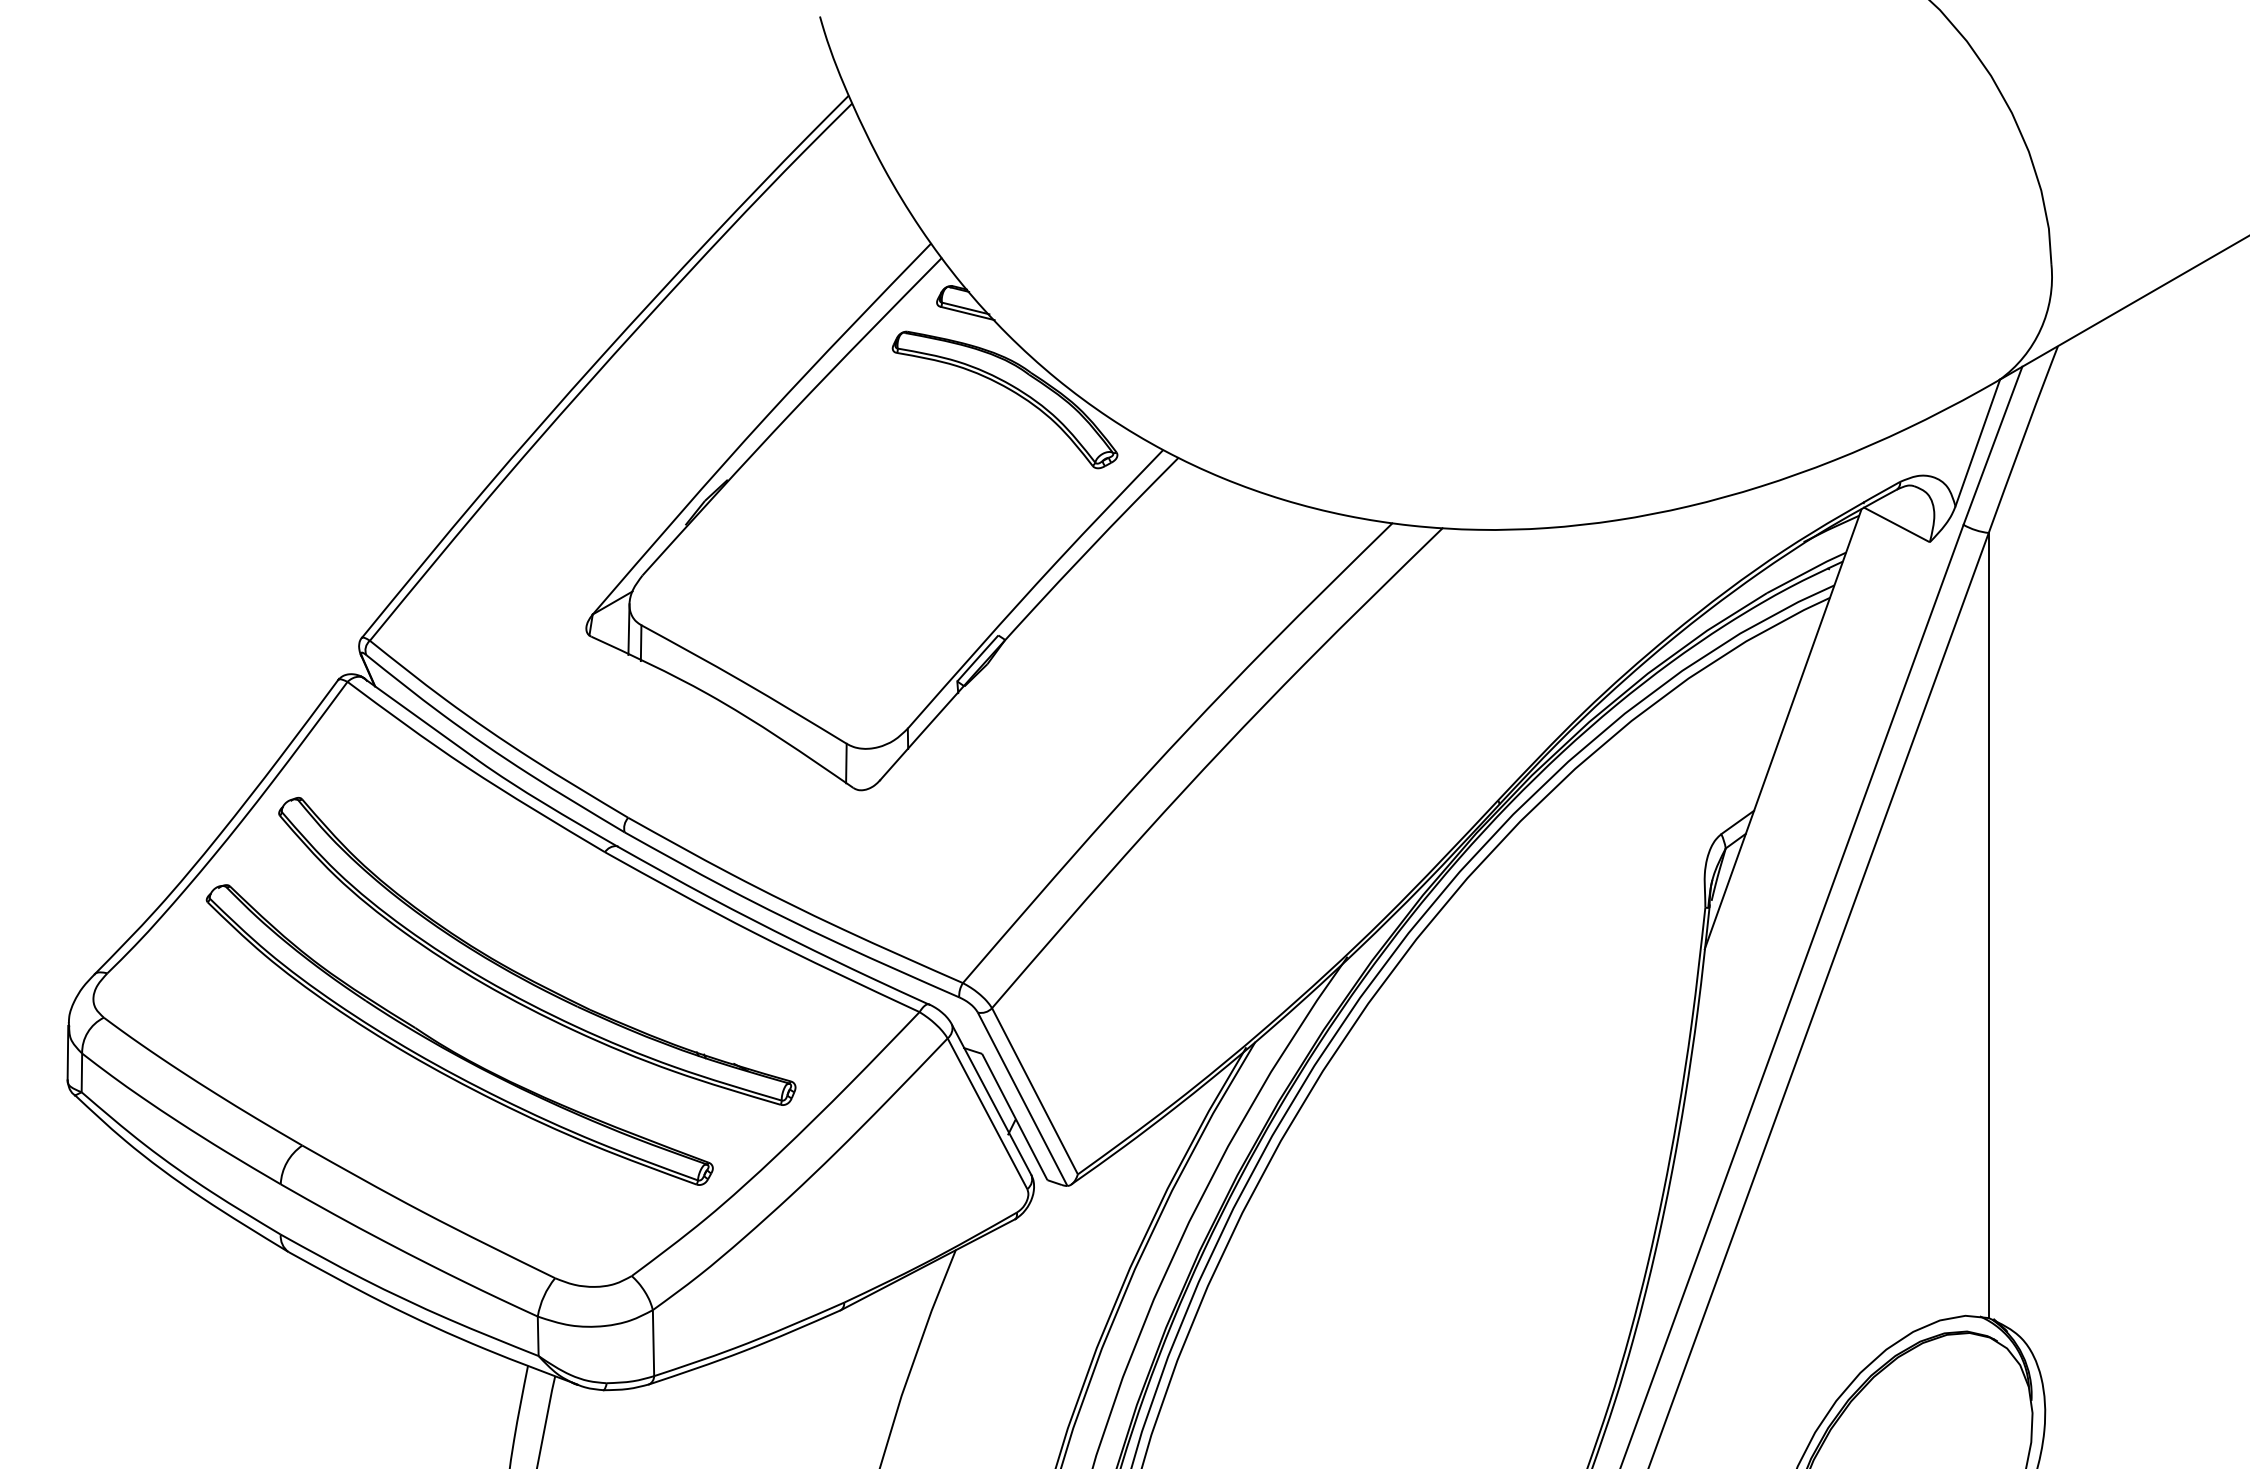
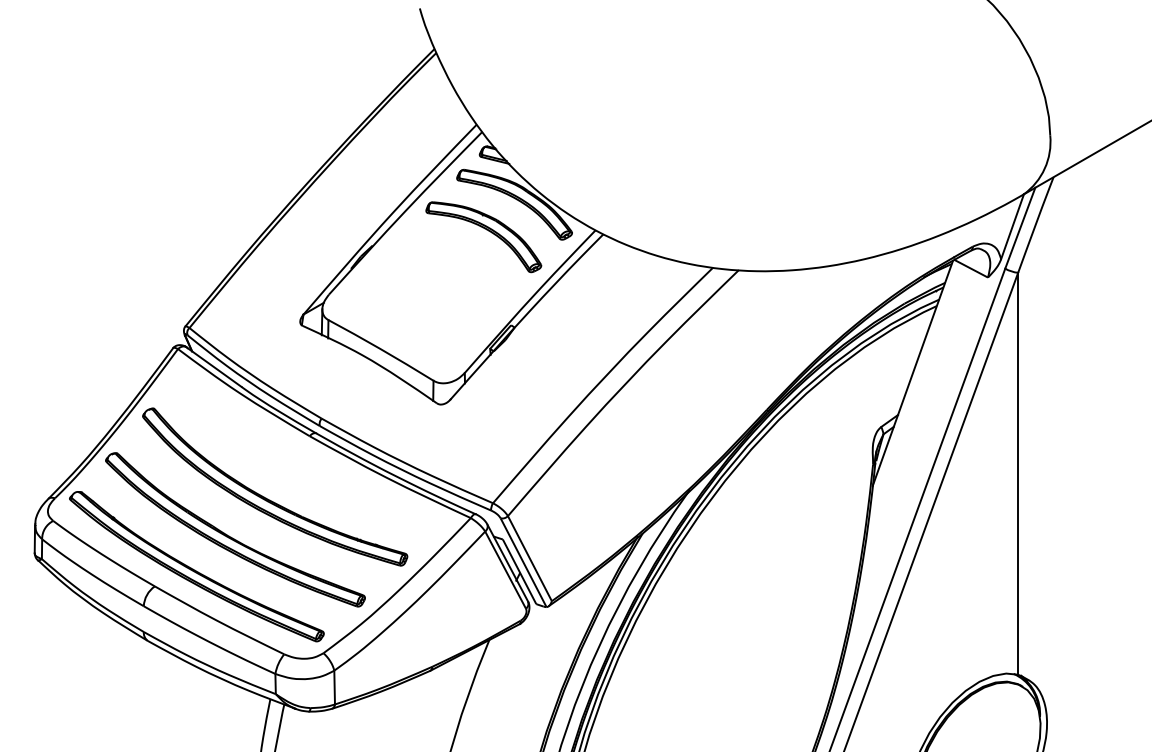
part: (950, 450) -> (486, 230), added
part: (383, 1106) -> (196, 566), added

